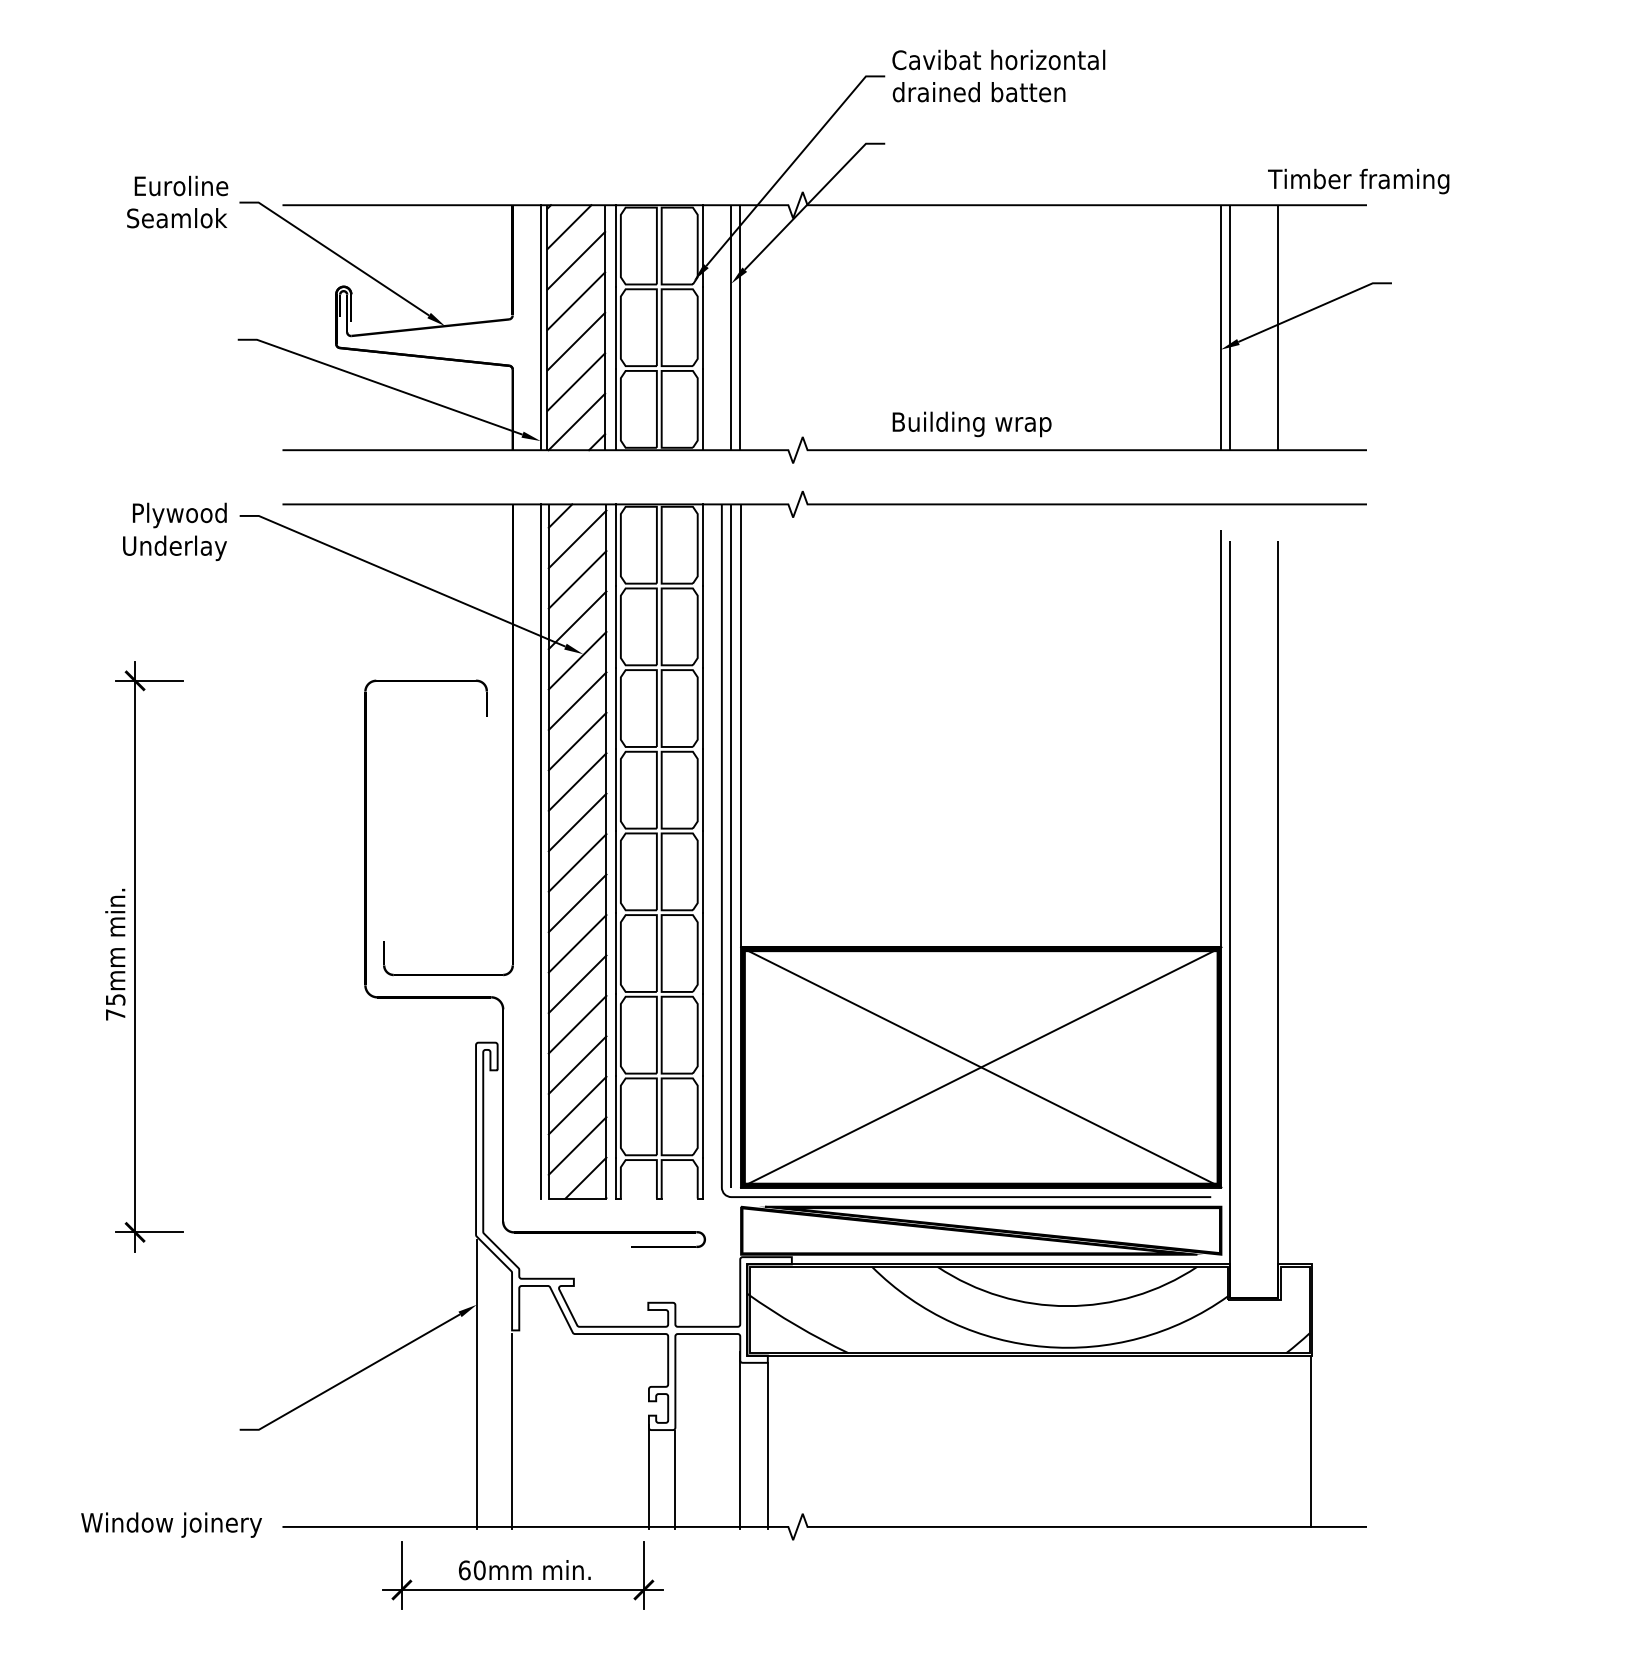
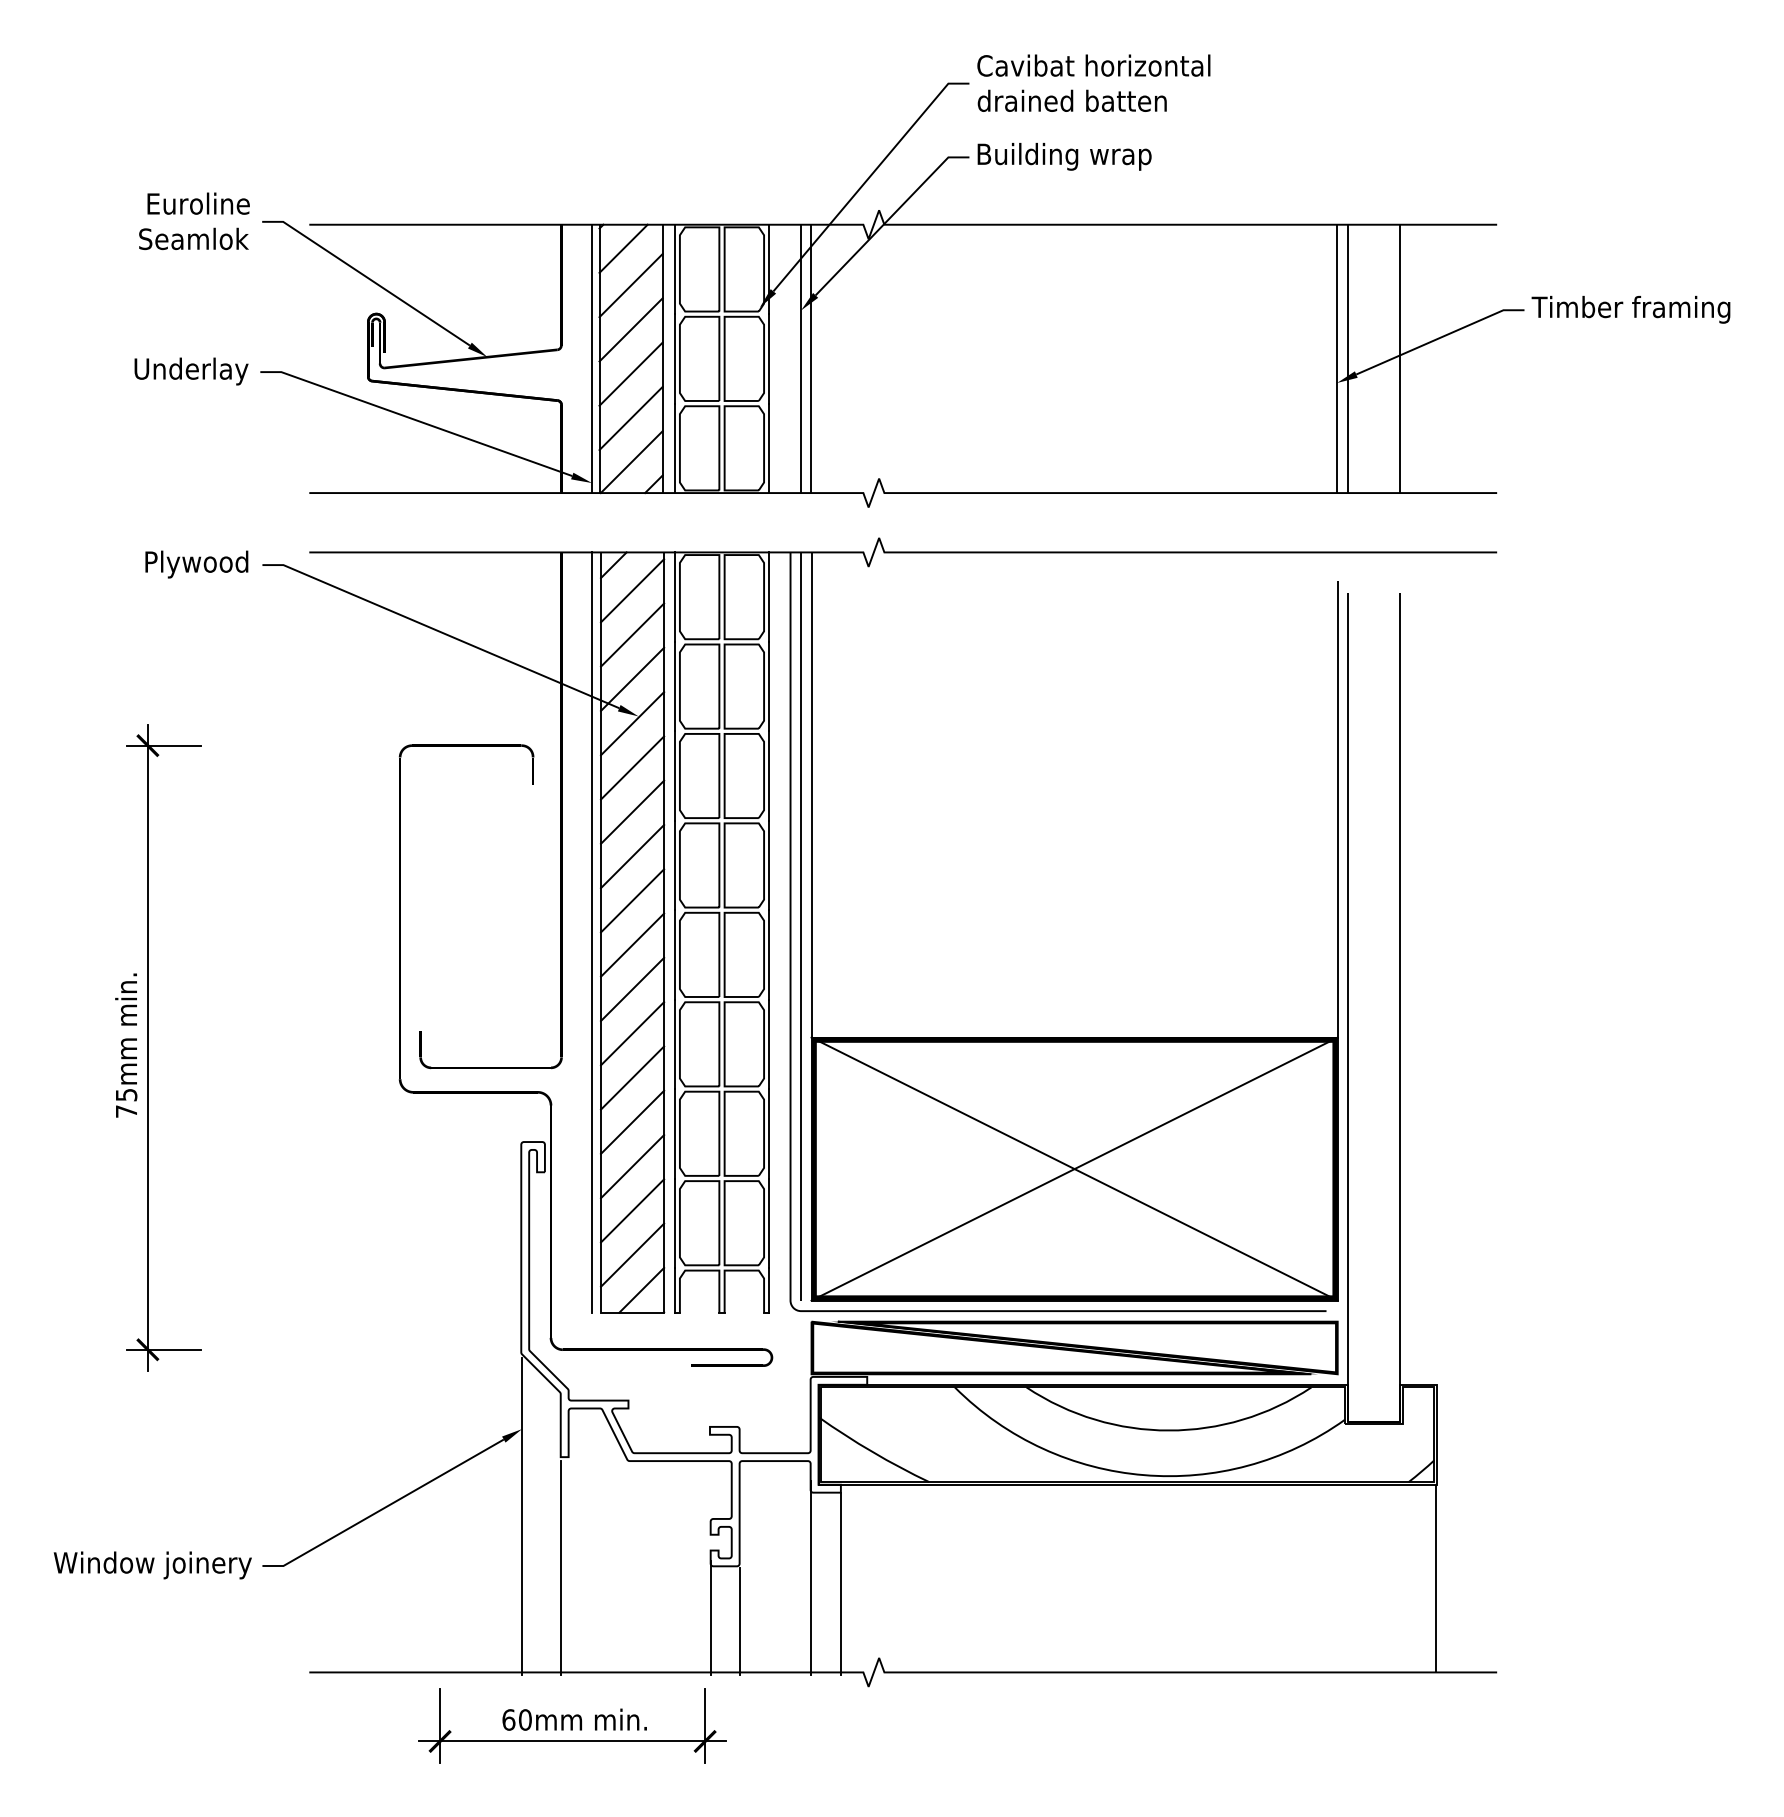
text: (1358, 181) -> (1630, 309), moved
text: (971, 424) -> (1064, 156), moved
text: (174, 548) -> (191, 371), moved
text: (171, 1525) -> (152, 1565), moved

